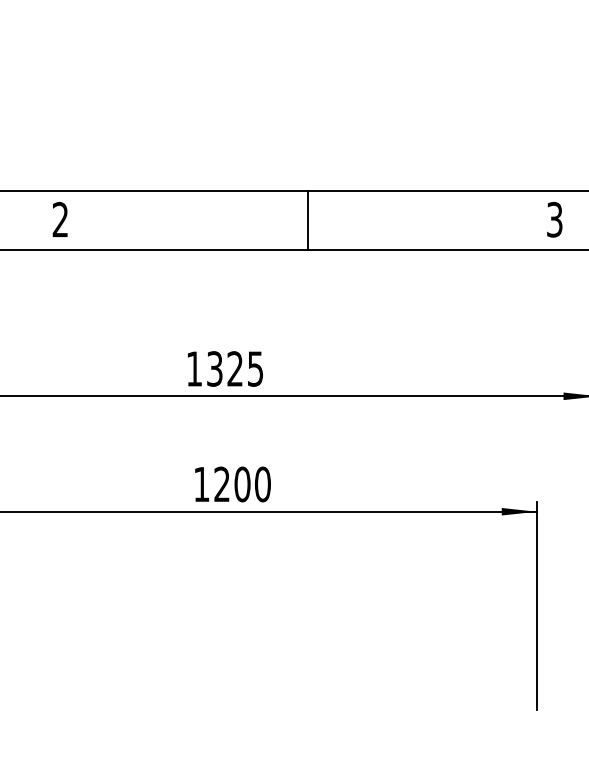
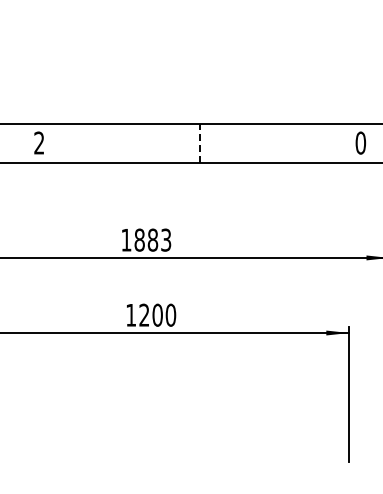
text: (554, 218) -> (360, 142), 3 -> 0
line: (308, 220) -> (200, 143), solid -> dashed
text: (234, 367) -> (152, 239), 1325 -> 1883

